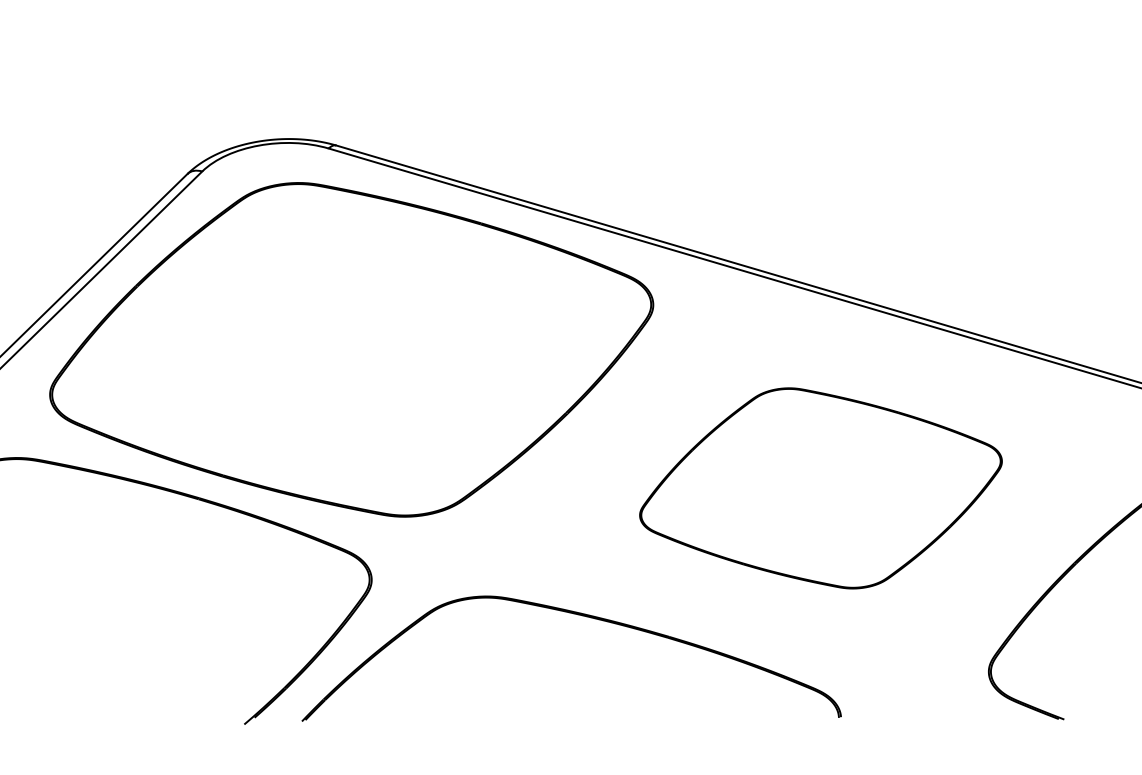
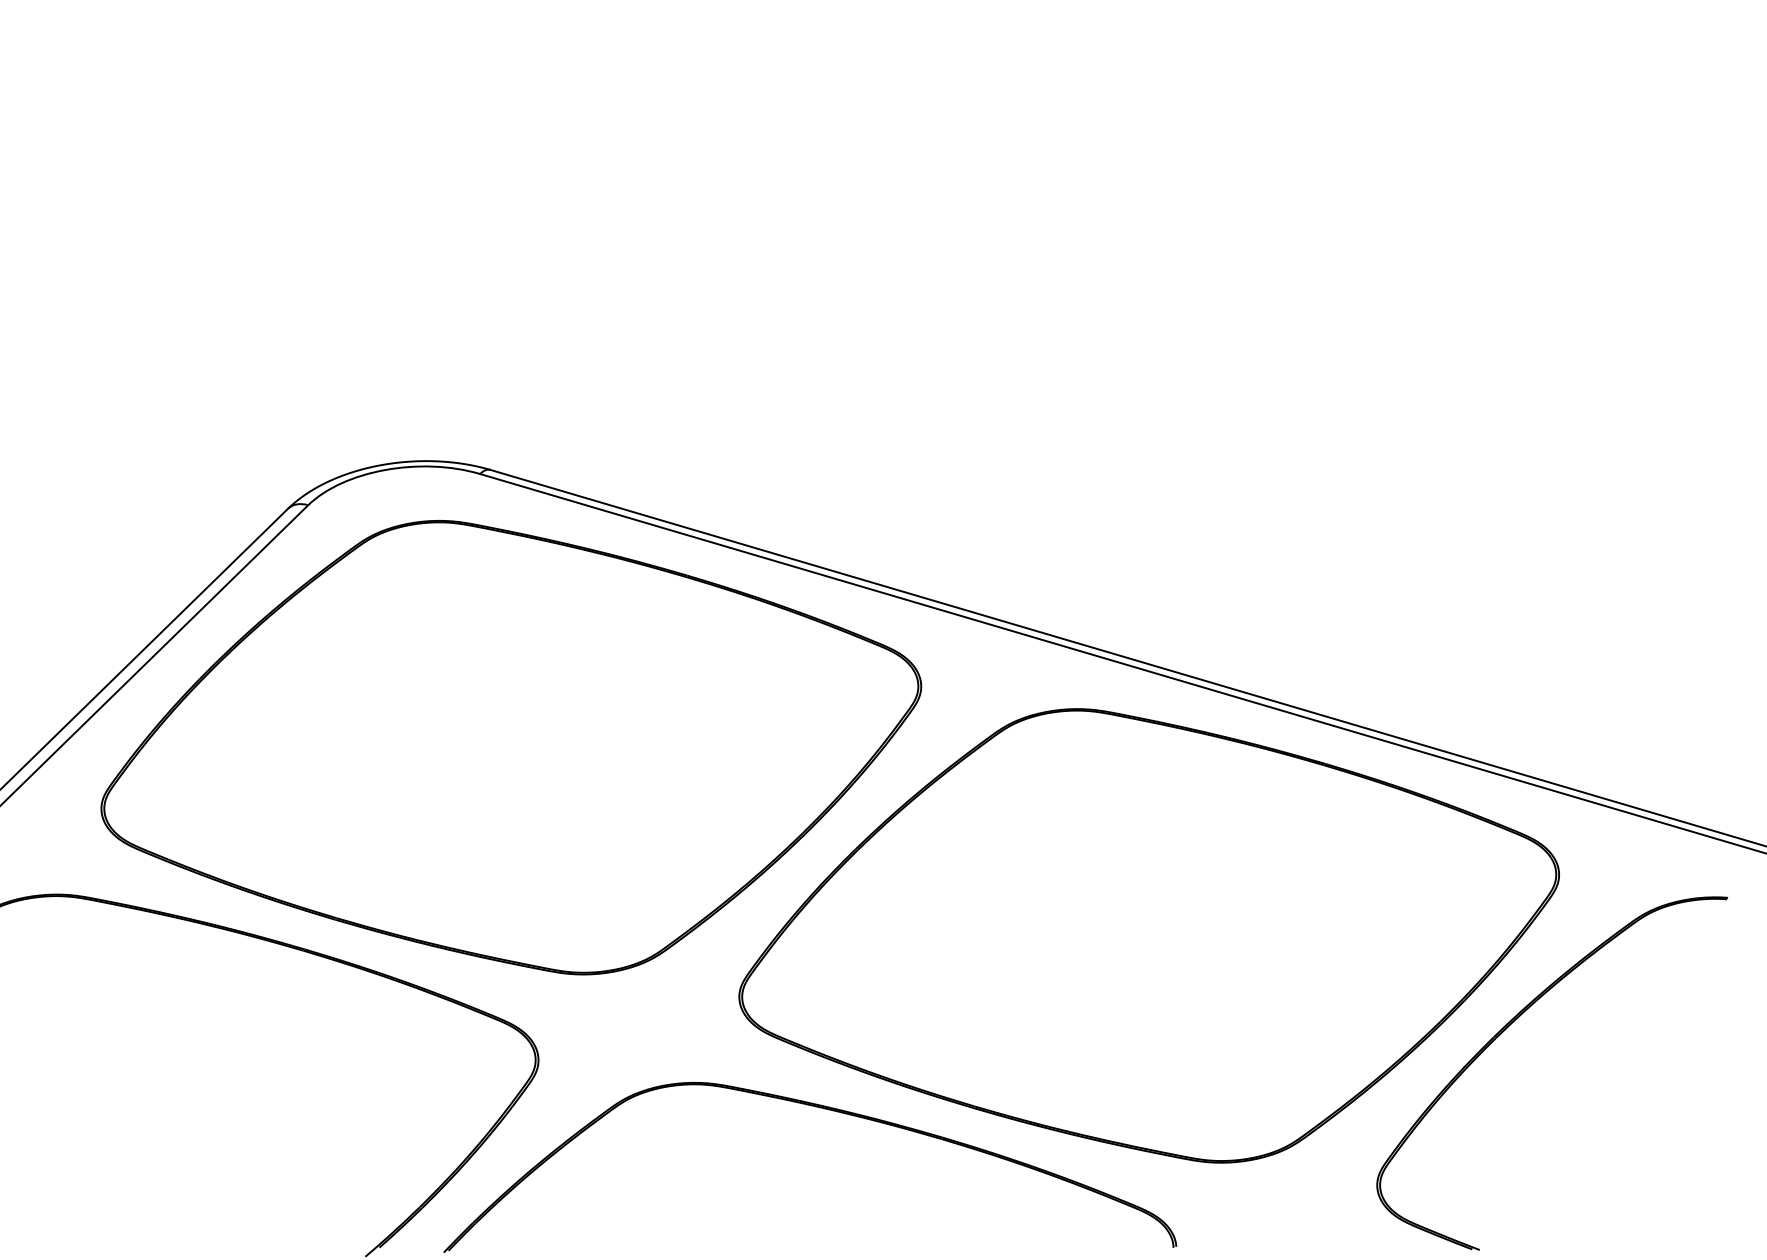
part: (820, 488) -> (1148, 935), size x1.67

